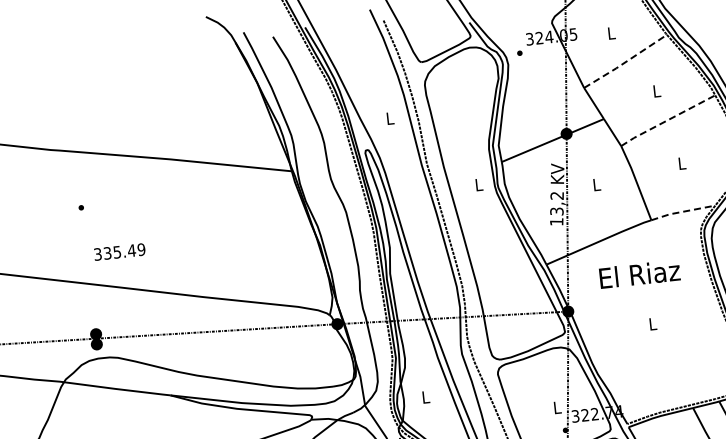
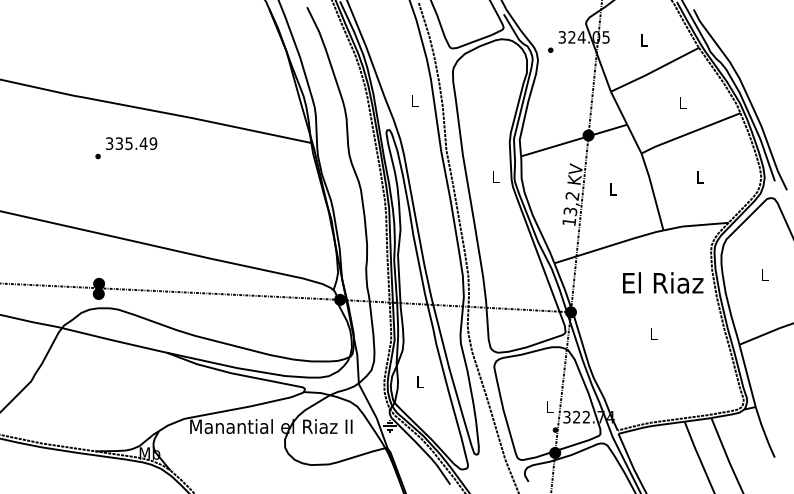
line: (625, 62) -> (654, 70), dashed -> solid
line: (667, 119) -> (690, 132), dashed -> solid
line: (682, 211) -> (695, 225), dashed -> solid
text: (119, 251) -> (131, 143), moved
text: (640, 273) -> (663, 282), moved

